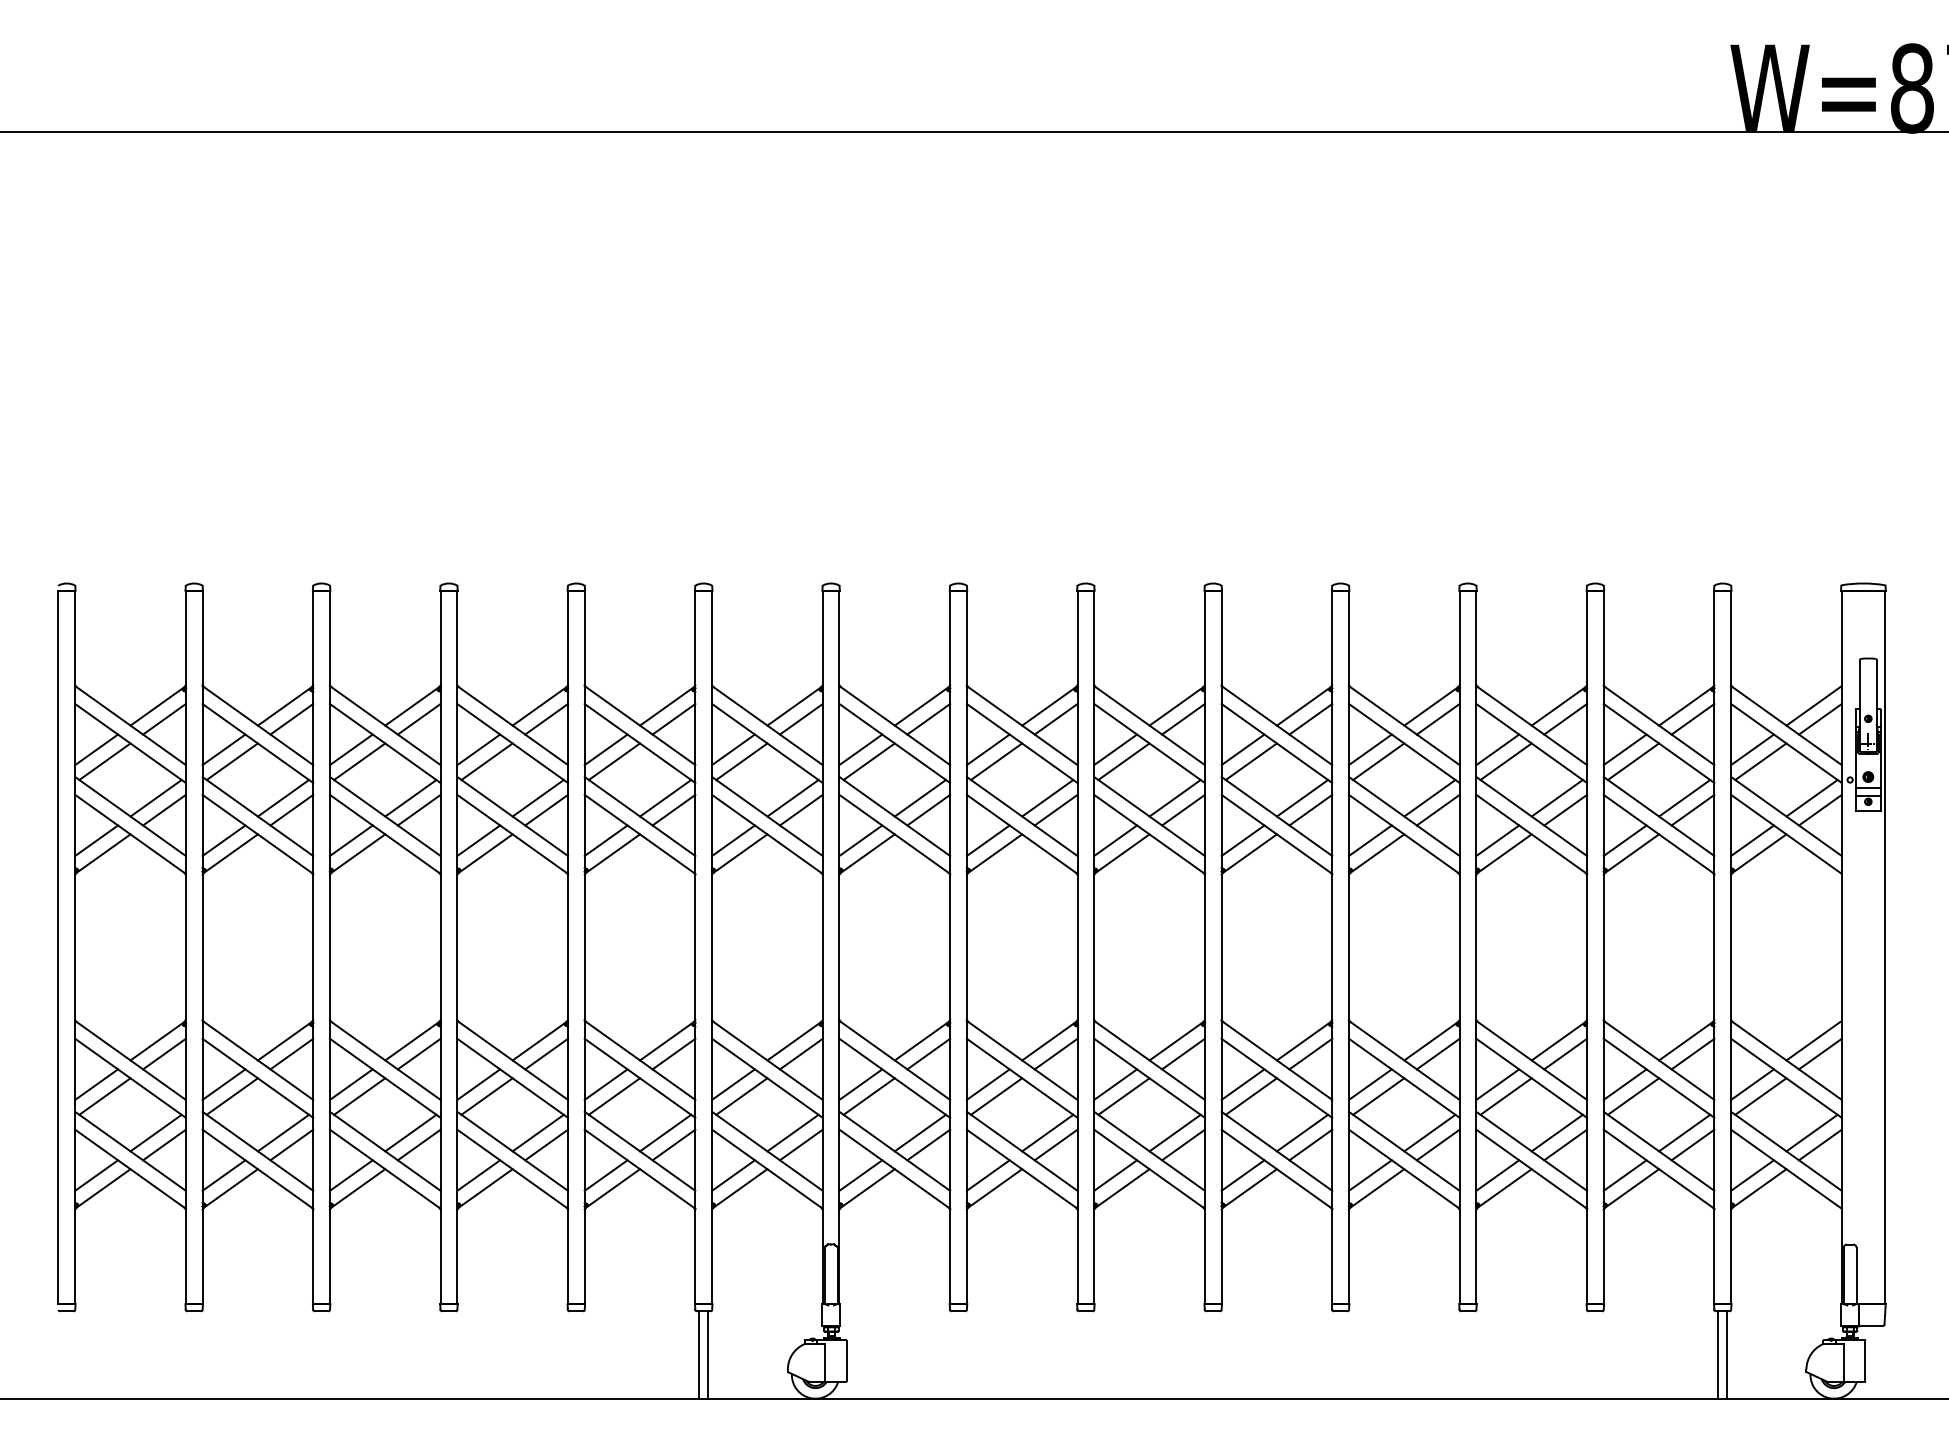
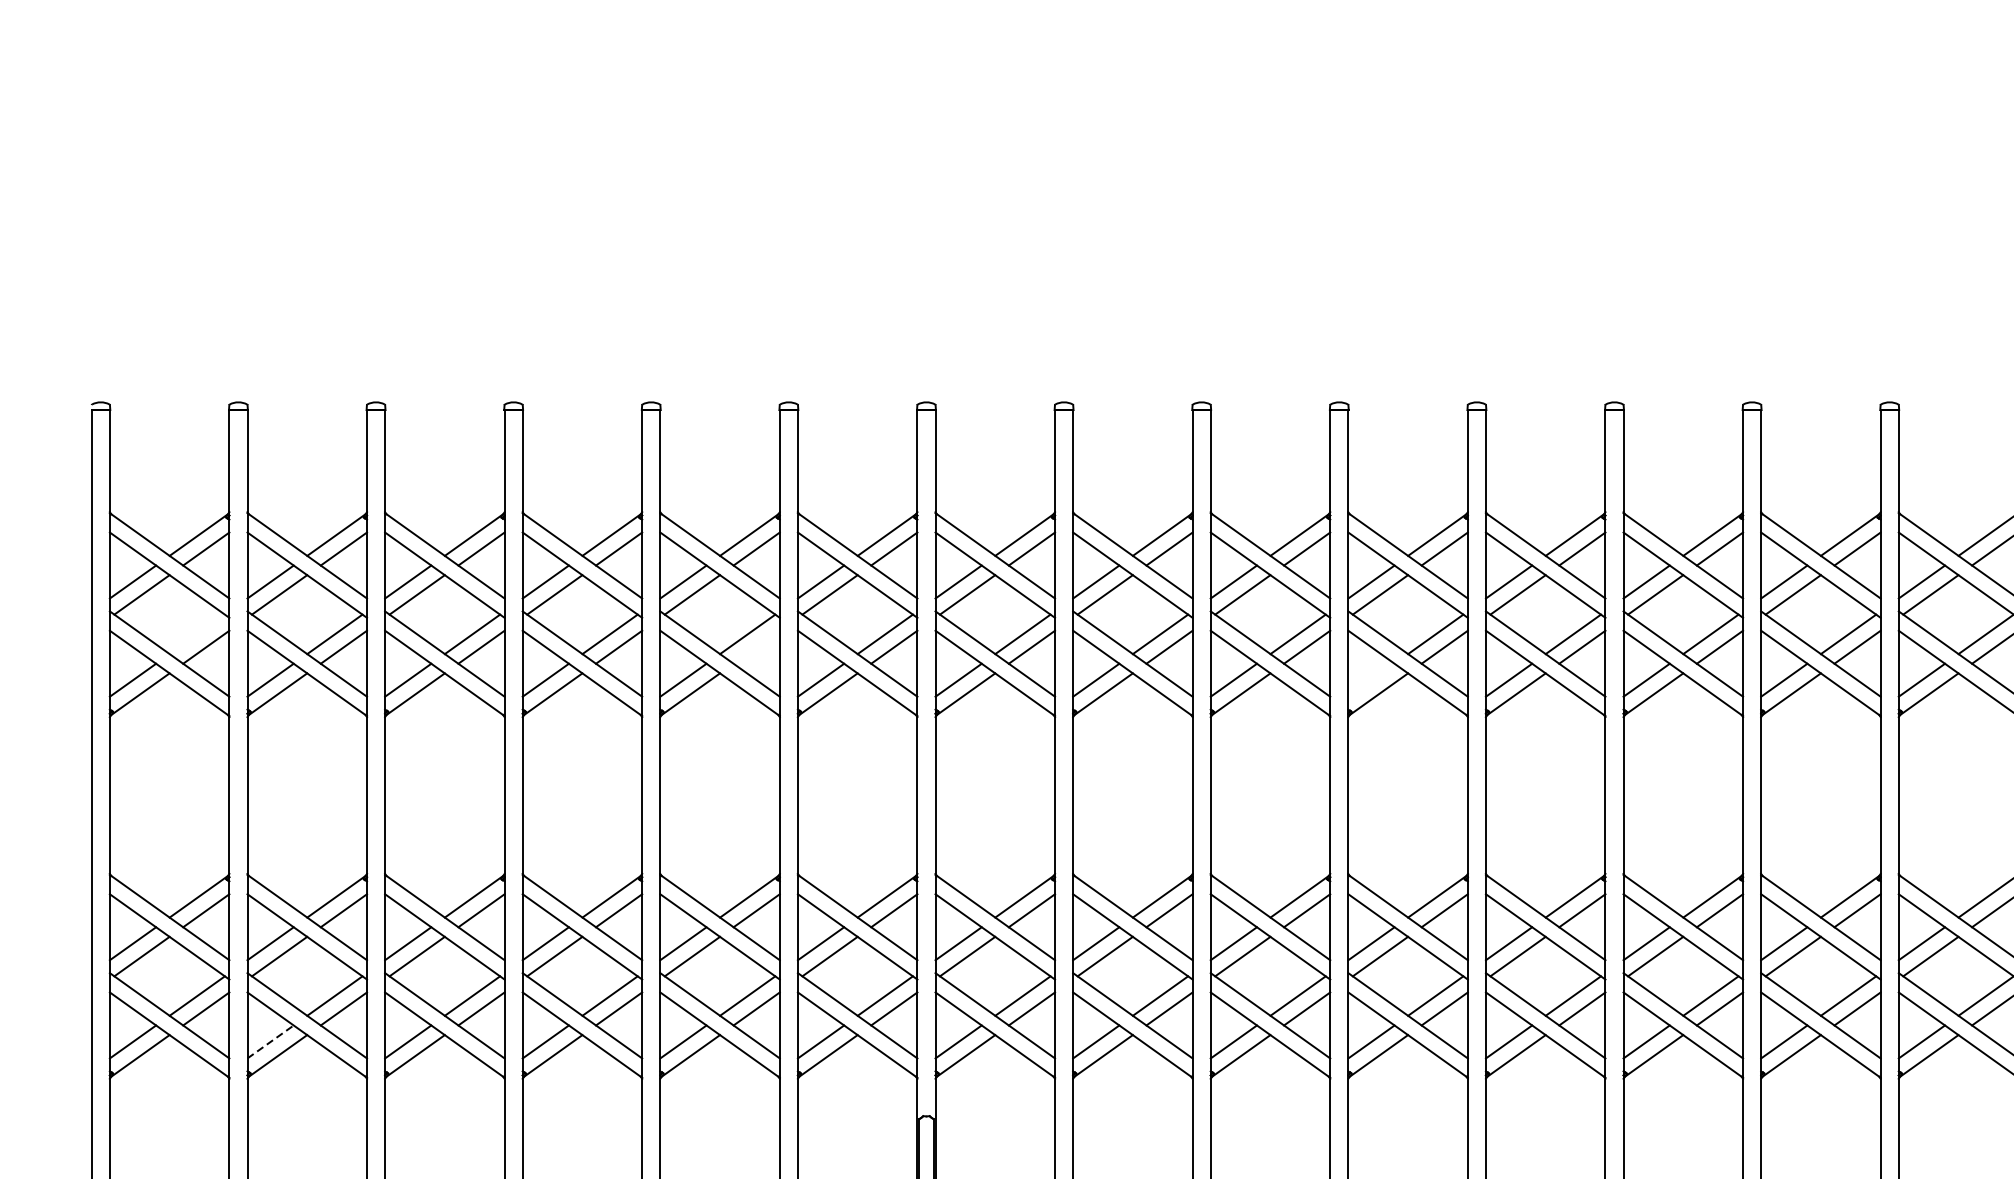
line: (155, 798) -> (196, 634), removed
line: (673, 809) -> (756, 646), removed
line: (1242, 840) -> (1370, 679), removed
line: (224, 1175) -> (271, 1041), solid -> dashed

